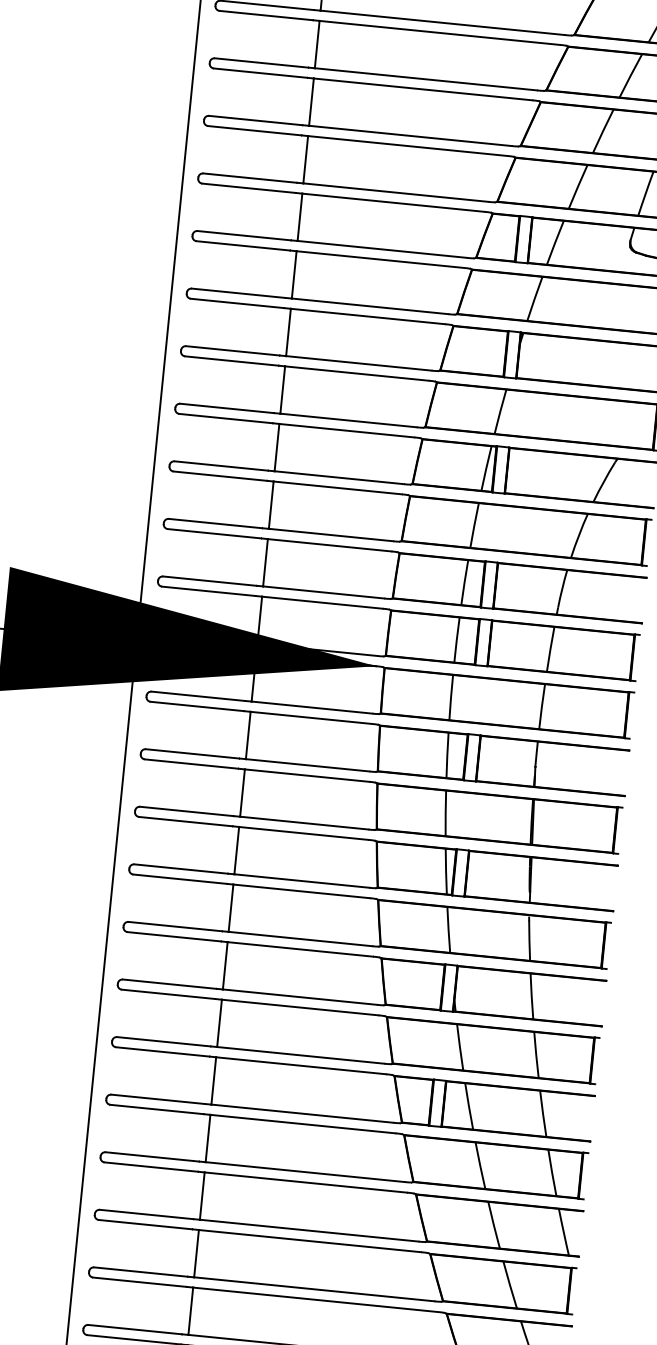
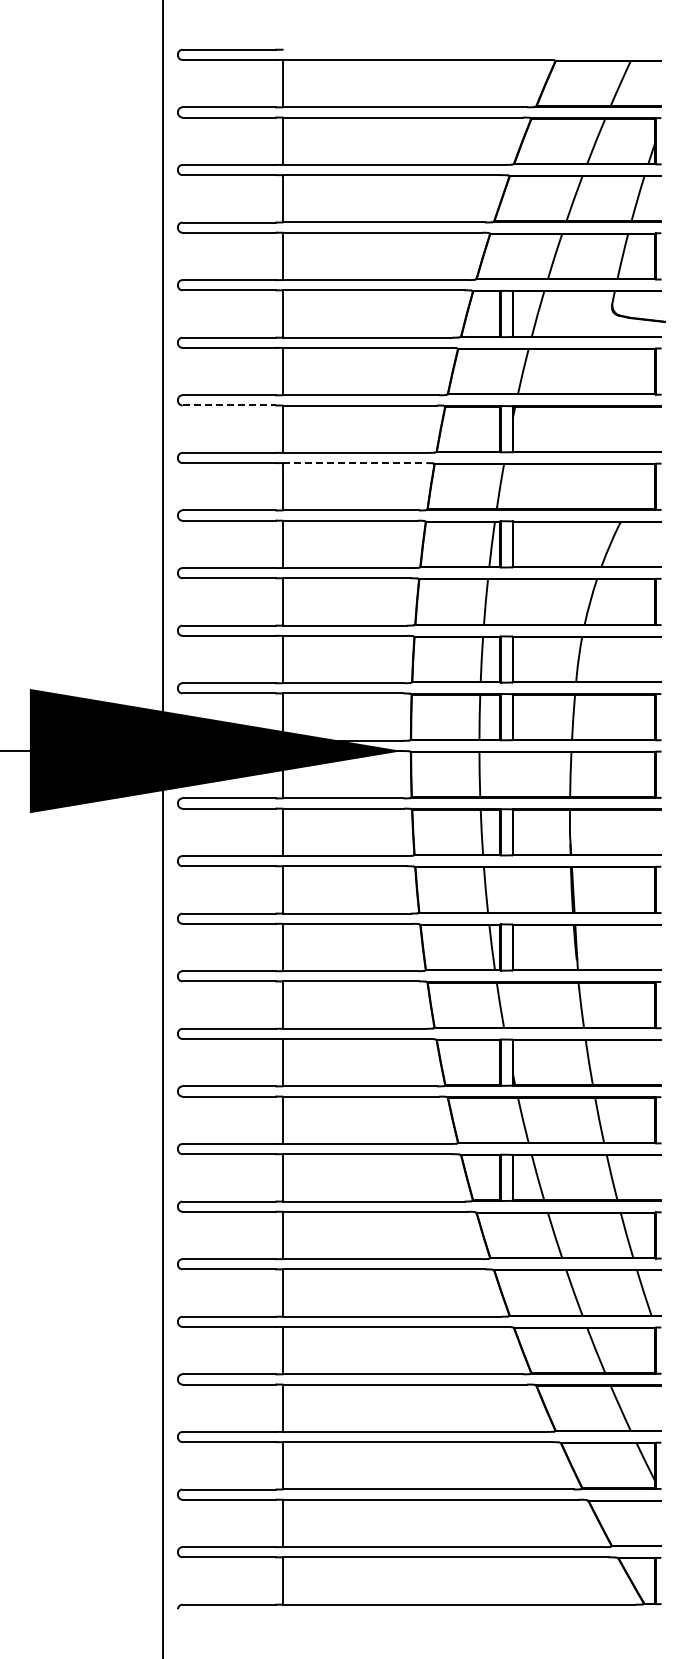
line: (237, 303) -> (229, 405), solid -> dashed
line: (356, 373) -> (354, 463), solid -> dashed

